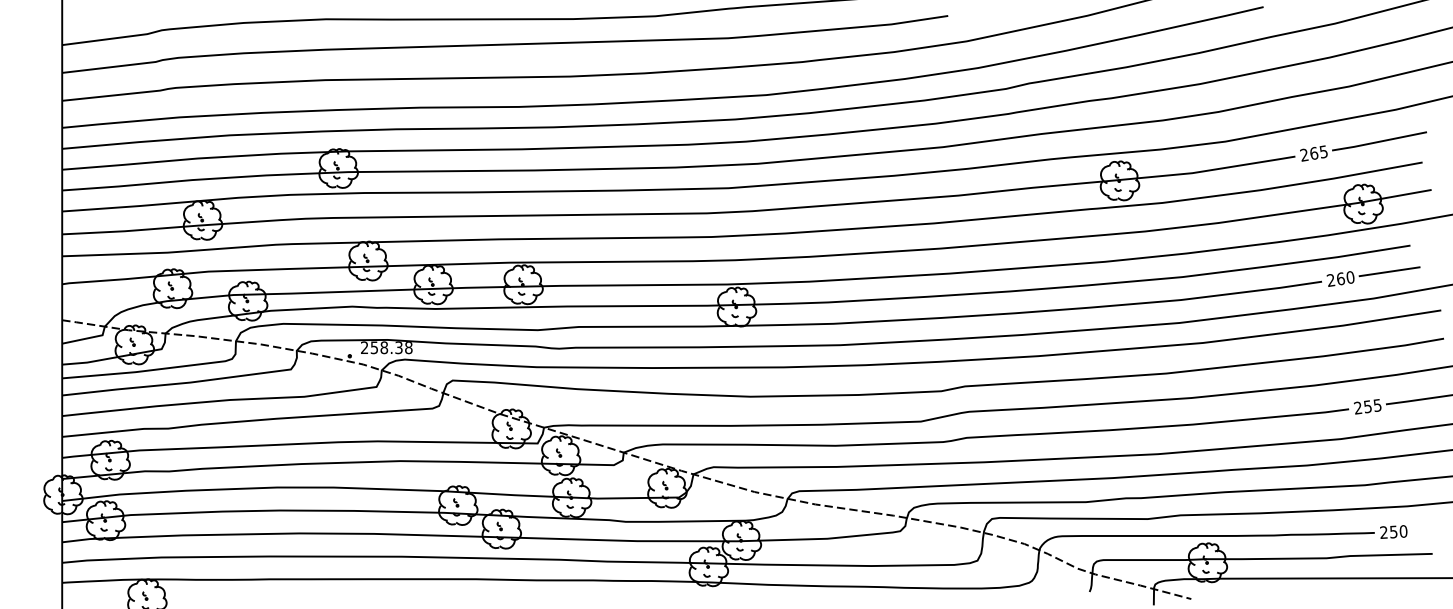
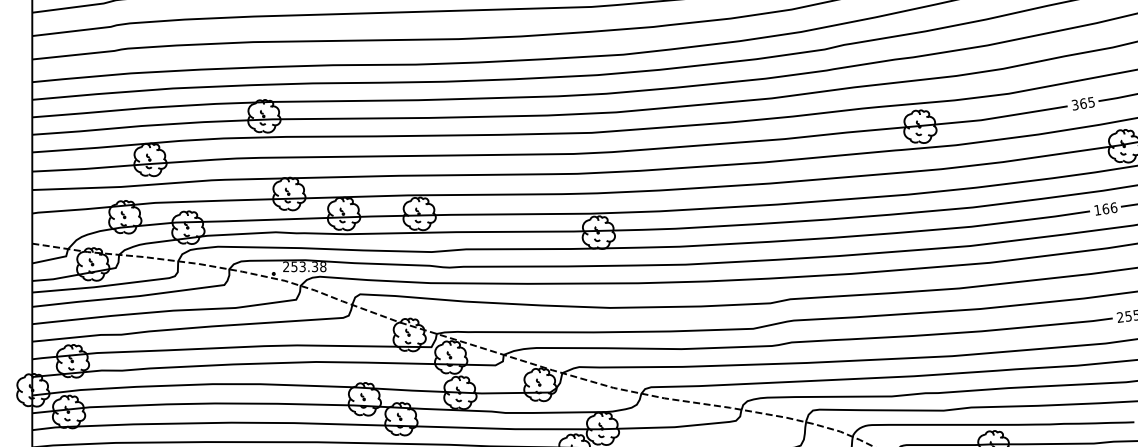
text: (1304, 155) -> (1075, 105), 265 -> 365
text: (1340, 278) -> (1105, 208), 260 -> 166
text: (384, 347) -> (302, 266), 258.38 -> 253.38

